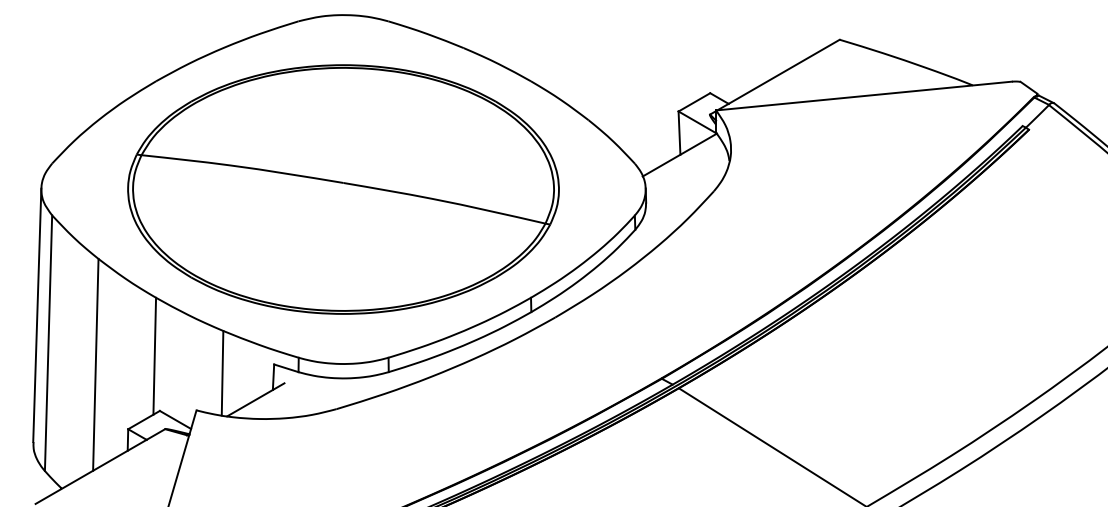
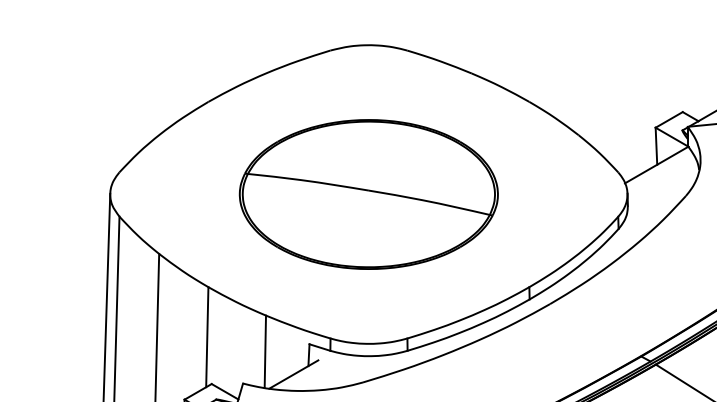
part: (343, 189) -> (368, 194), size x0.7

